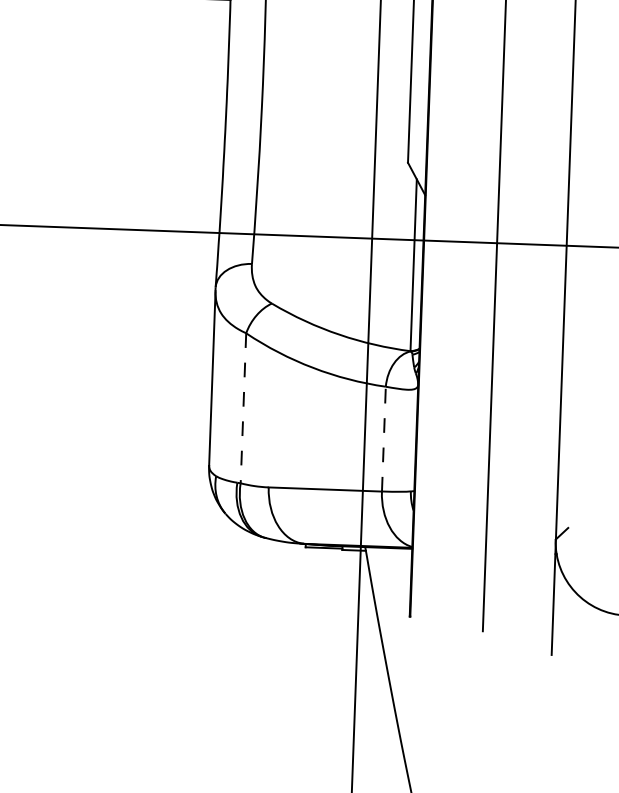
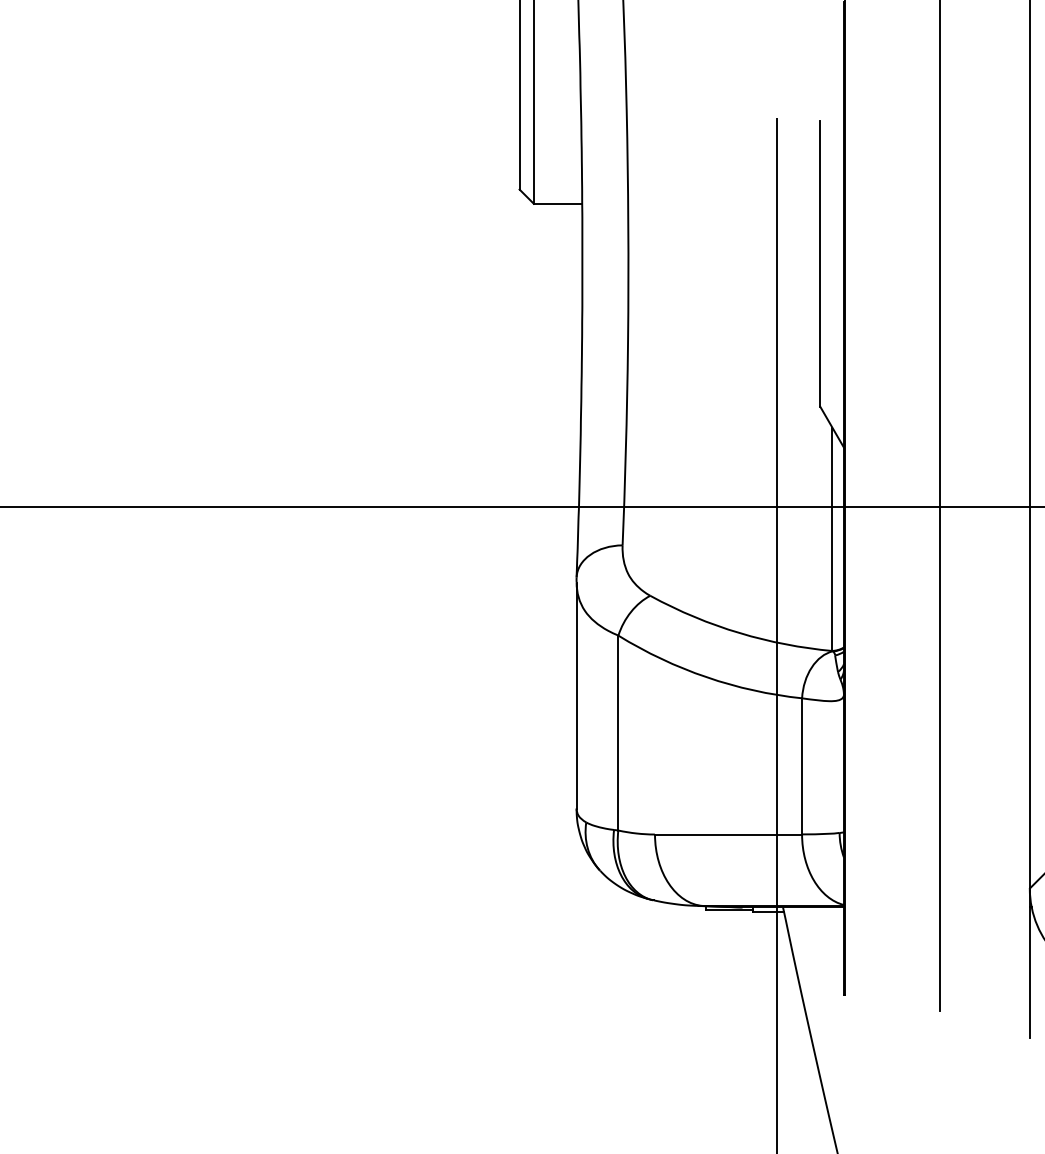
line: (243, 408) -> (618, 733), dashed -> solid
line: (384, 438) -> (802, 765), dashed -> solid

